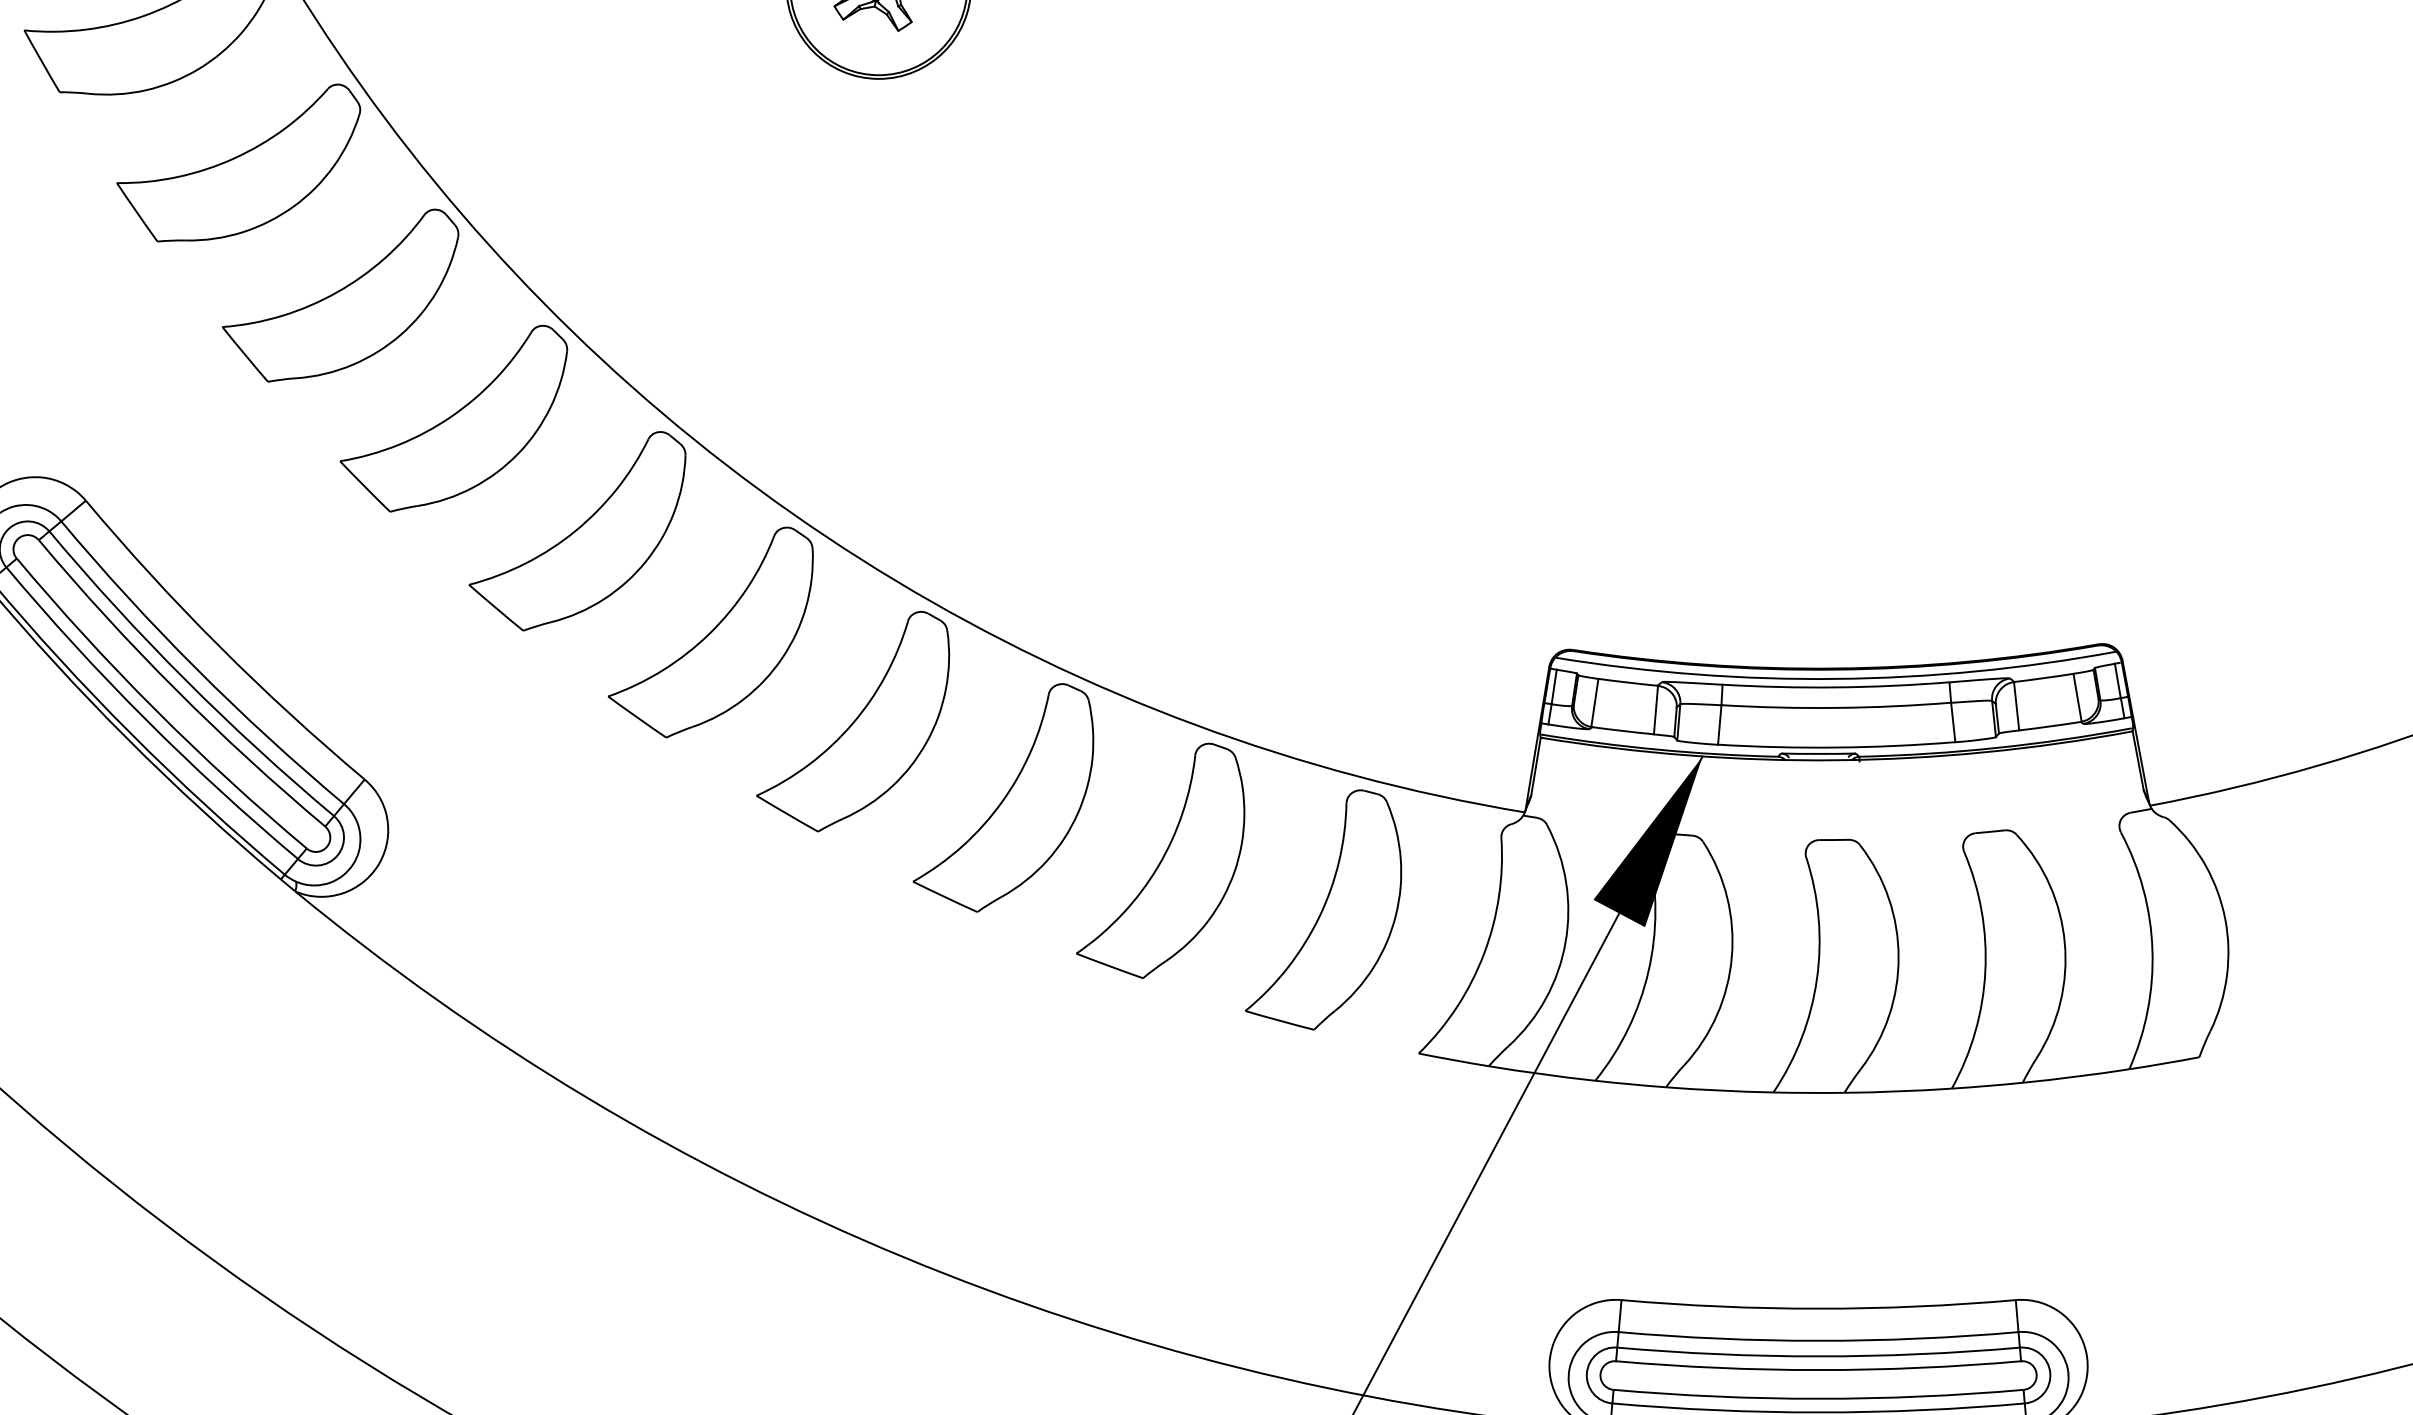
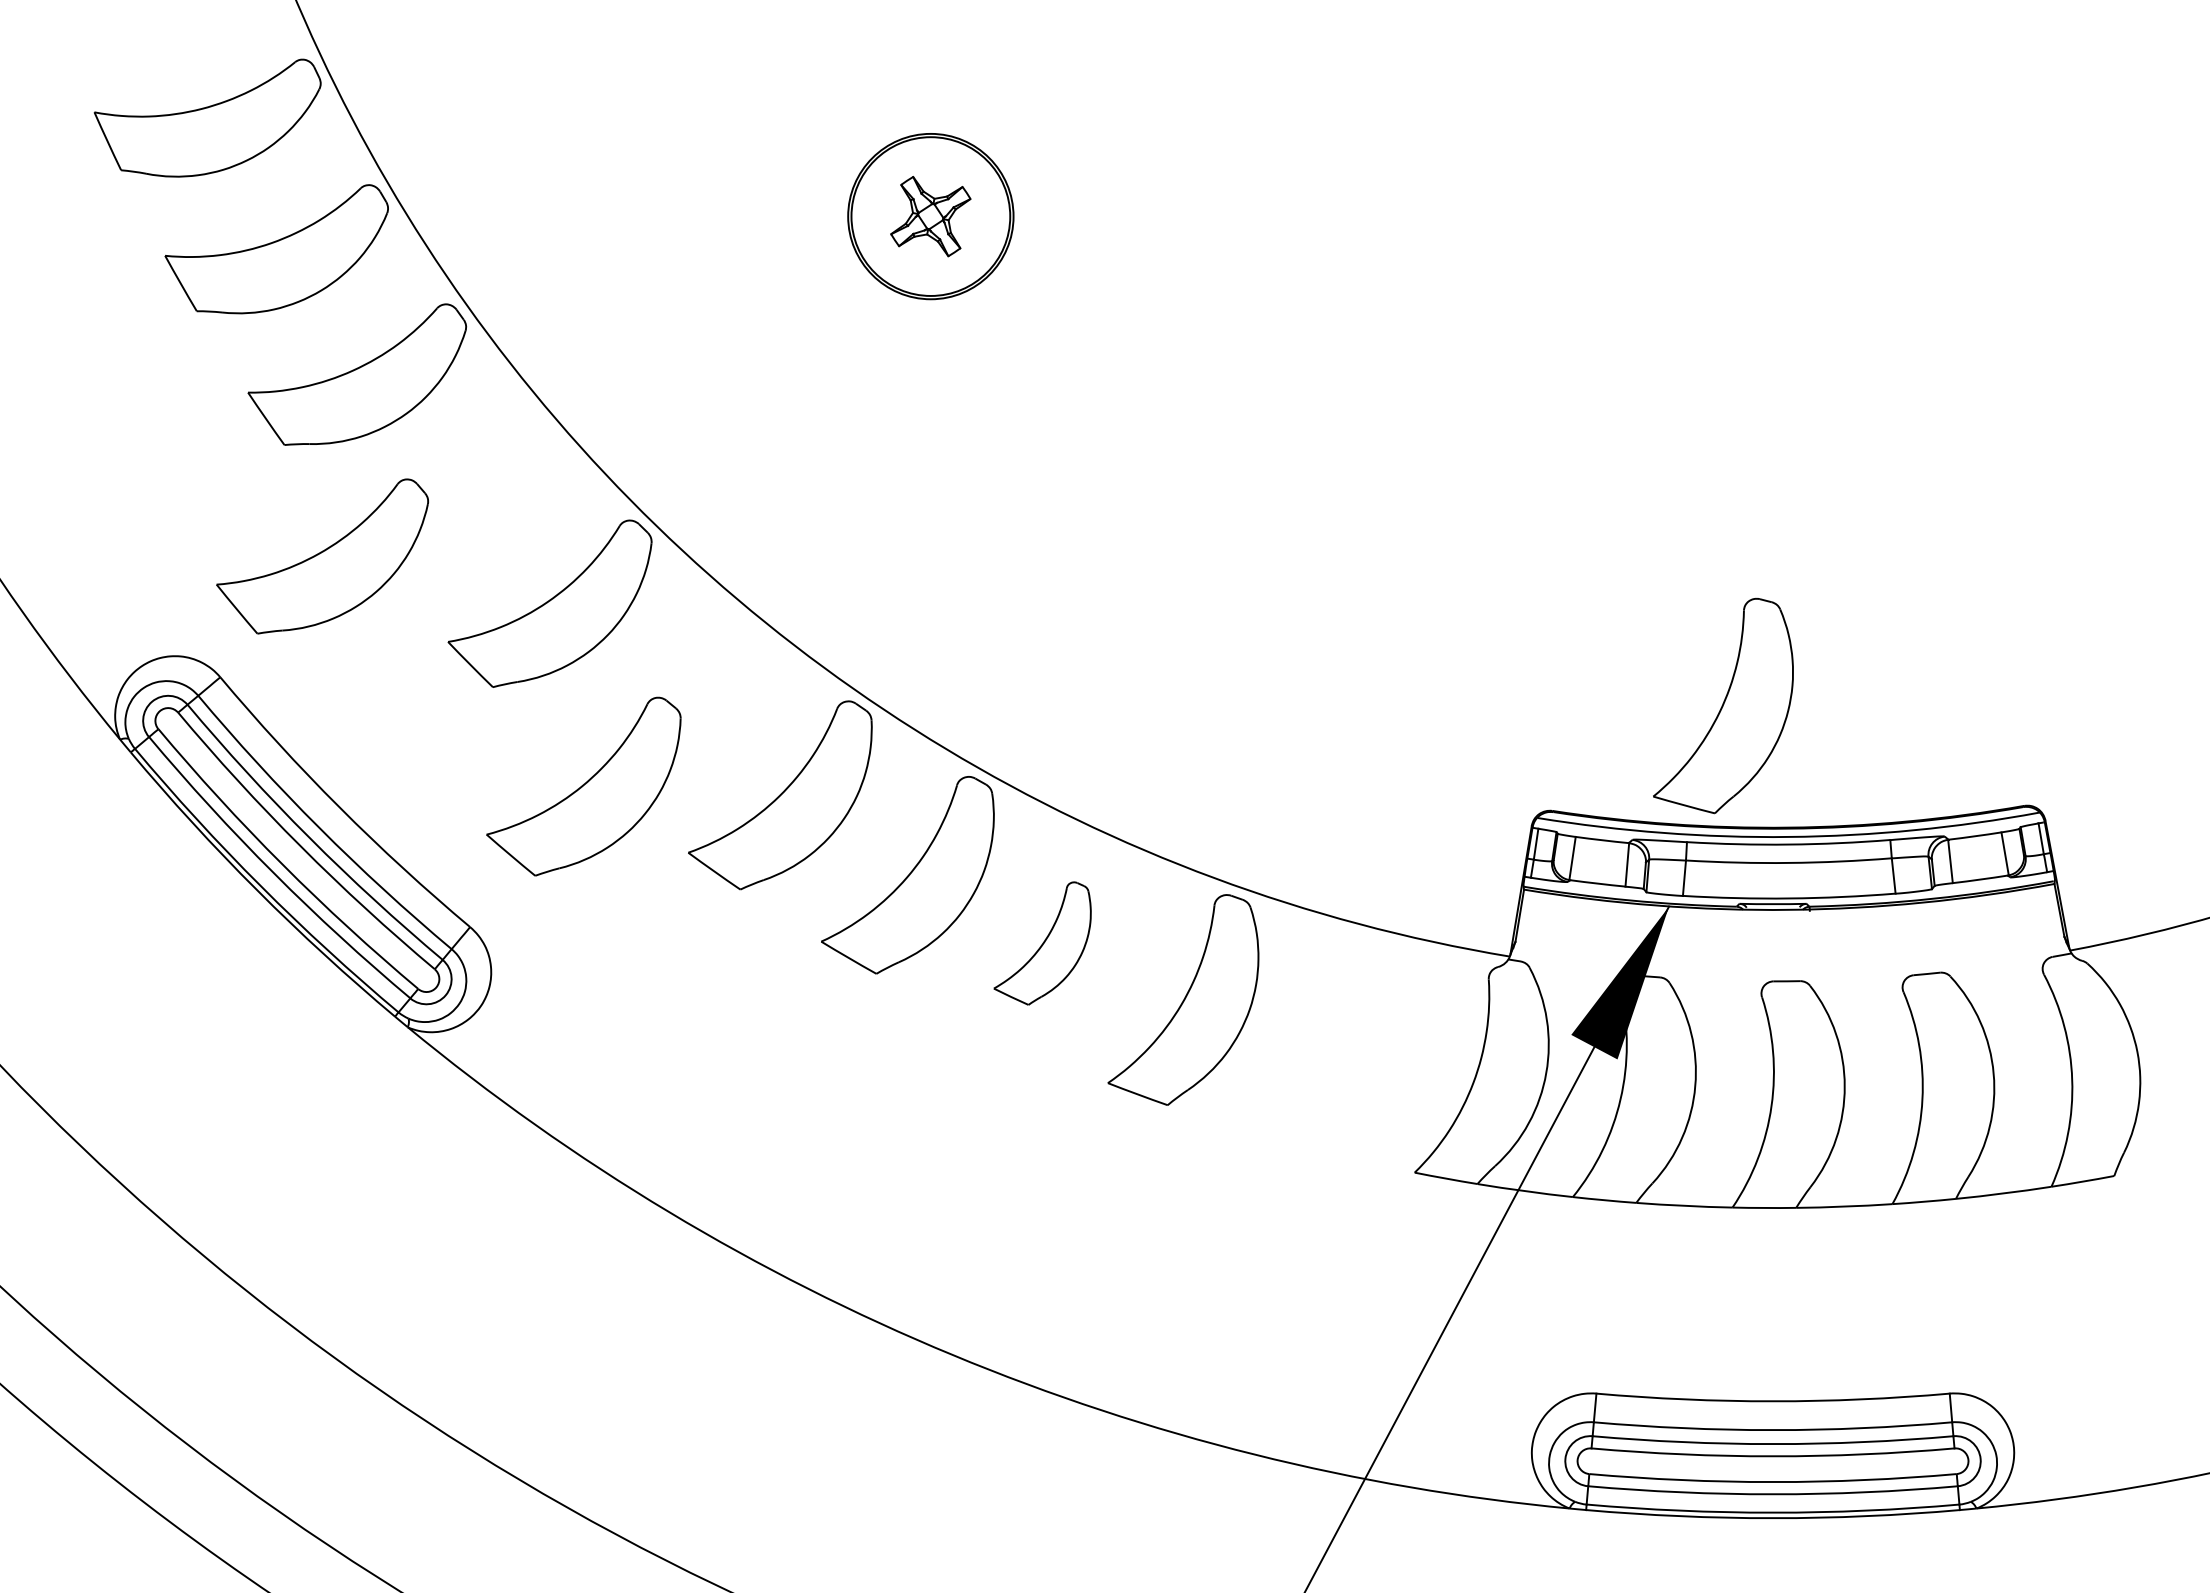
part: (340, 295) -> (322, 556), moved
part: (577, 531) -> (583, 786), moved
part: (1003, 797) -> (1042, 943), size x0.6
part: (1323, 909) -> (1723, 705), moved

